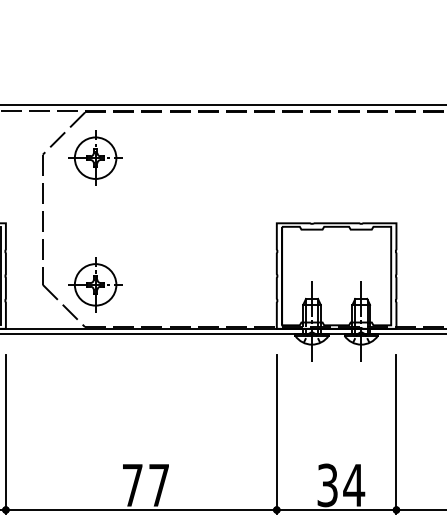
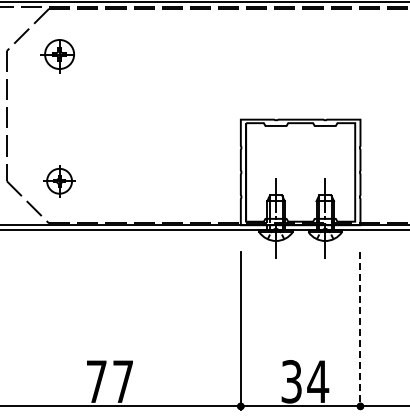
part: (95, 157) -> (59, 53), size x0.7
part: (95, 284) -> (59, 180), size x0.6
line: (396, 435) -> (360, 331), solid -> dashed

